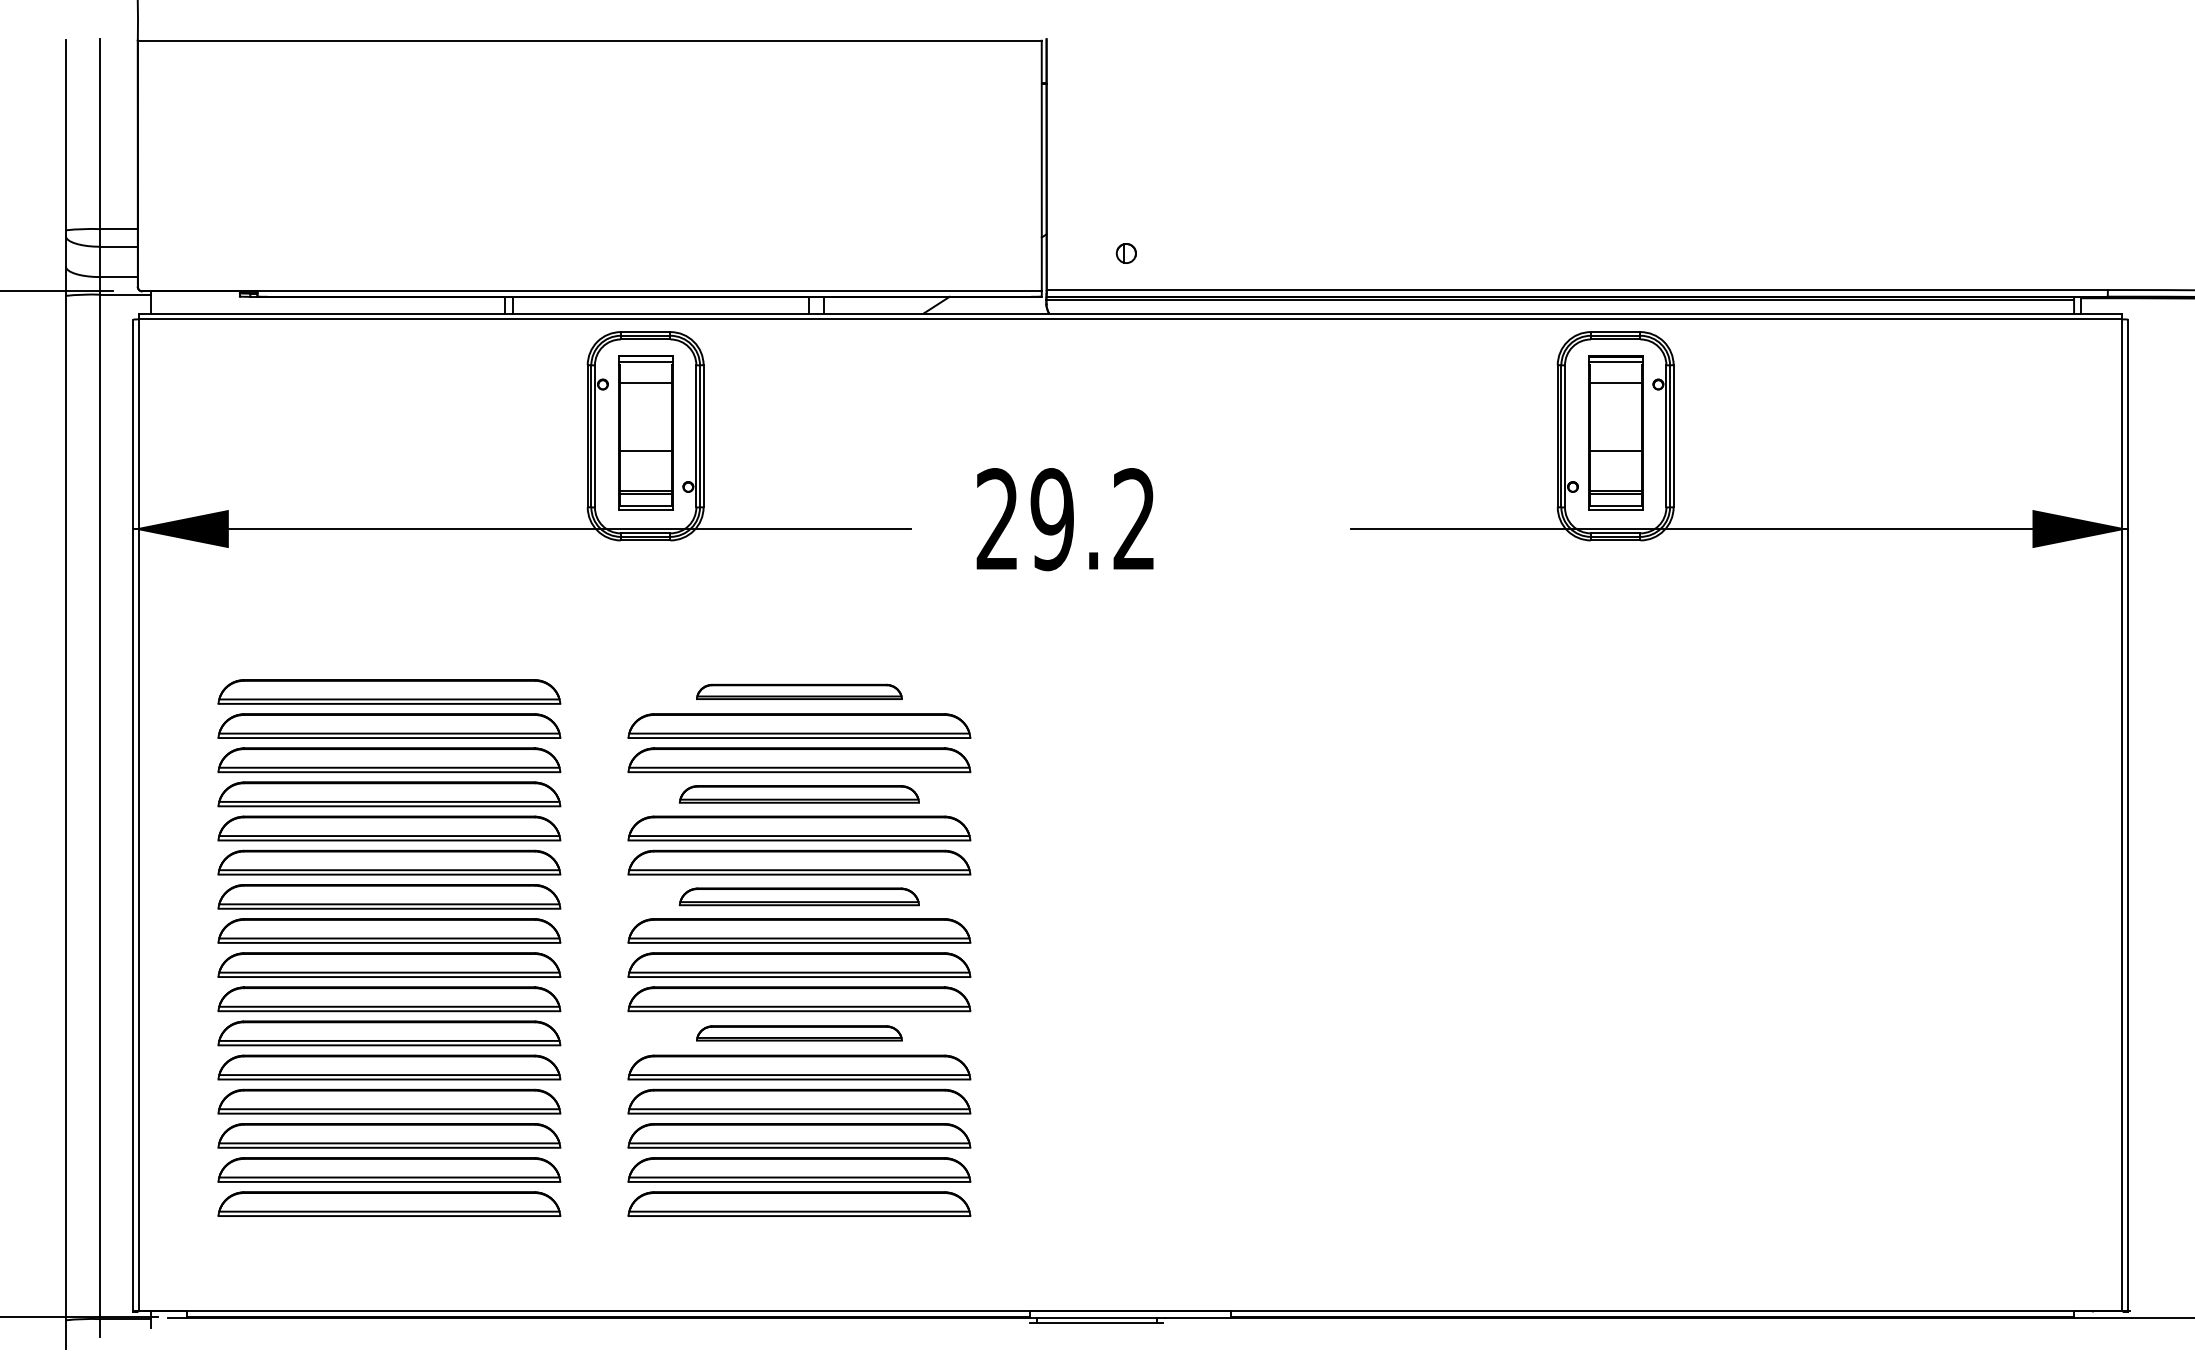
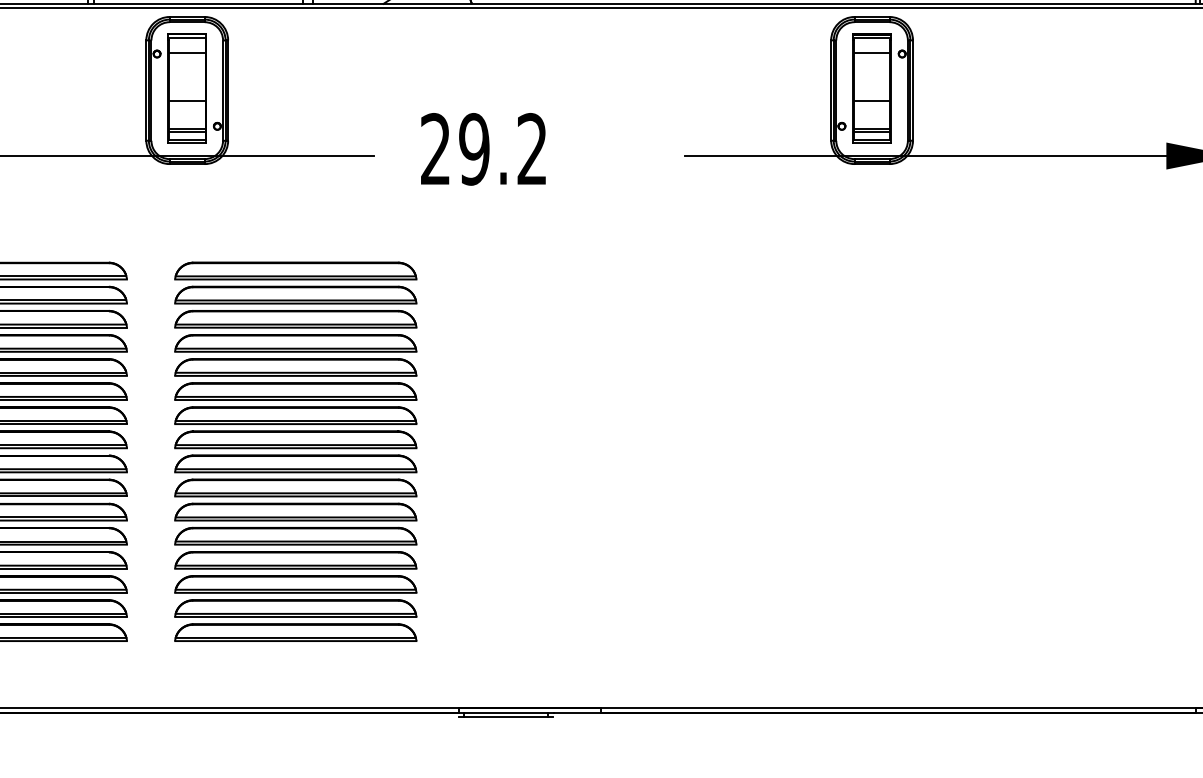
part: (799, 691) -> (295, 270), size x1.67
part: (799, 794) -> (295, 343), size x1.43
part: (799, 896) -> (295, 415), size x1.43
part: (799, 1033) -> (295, 512), size x1.67

